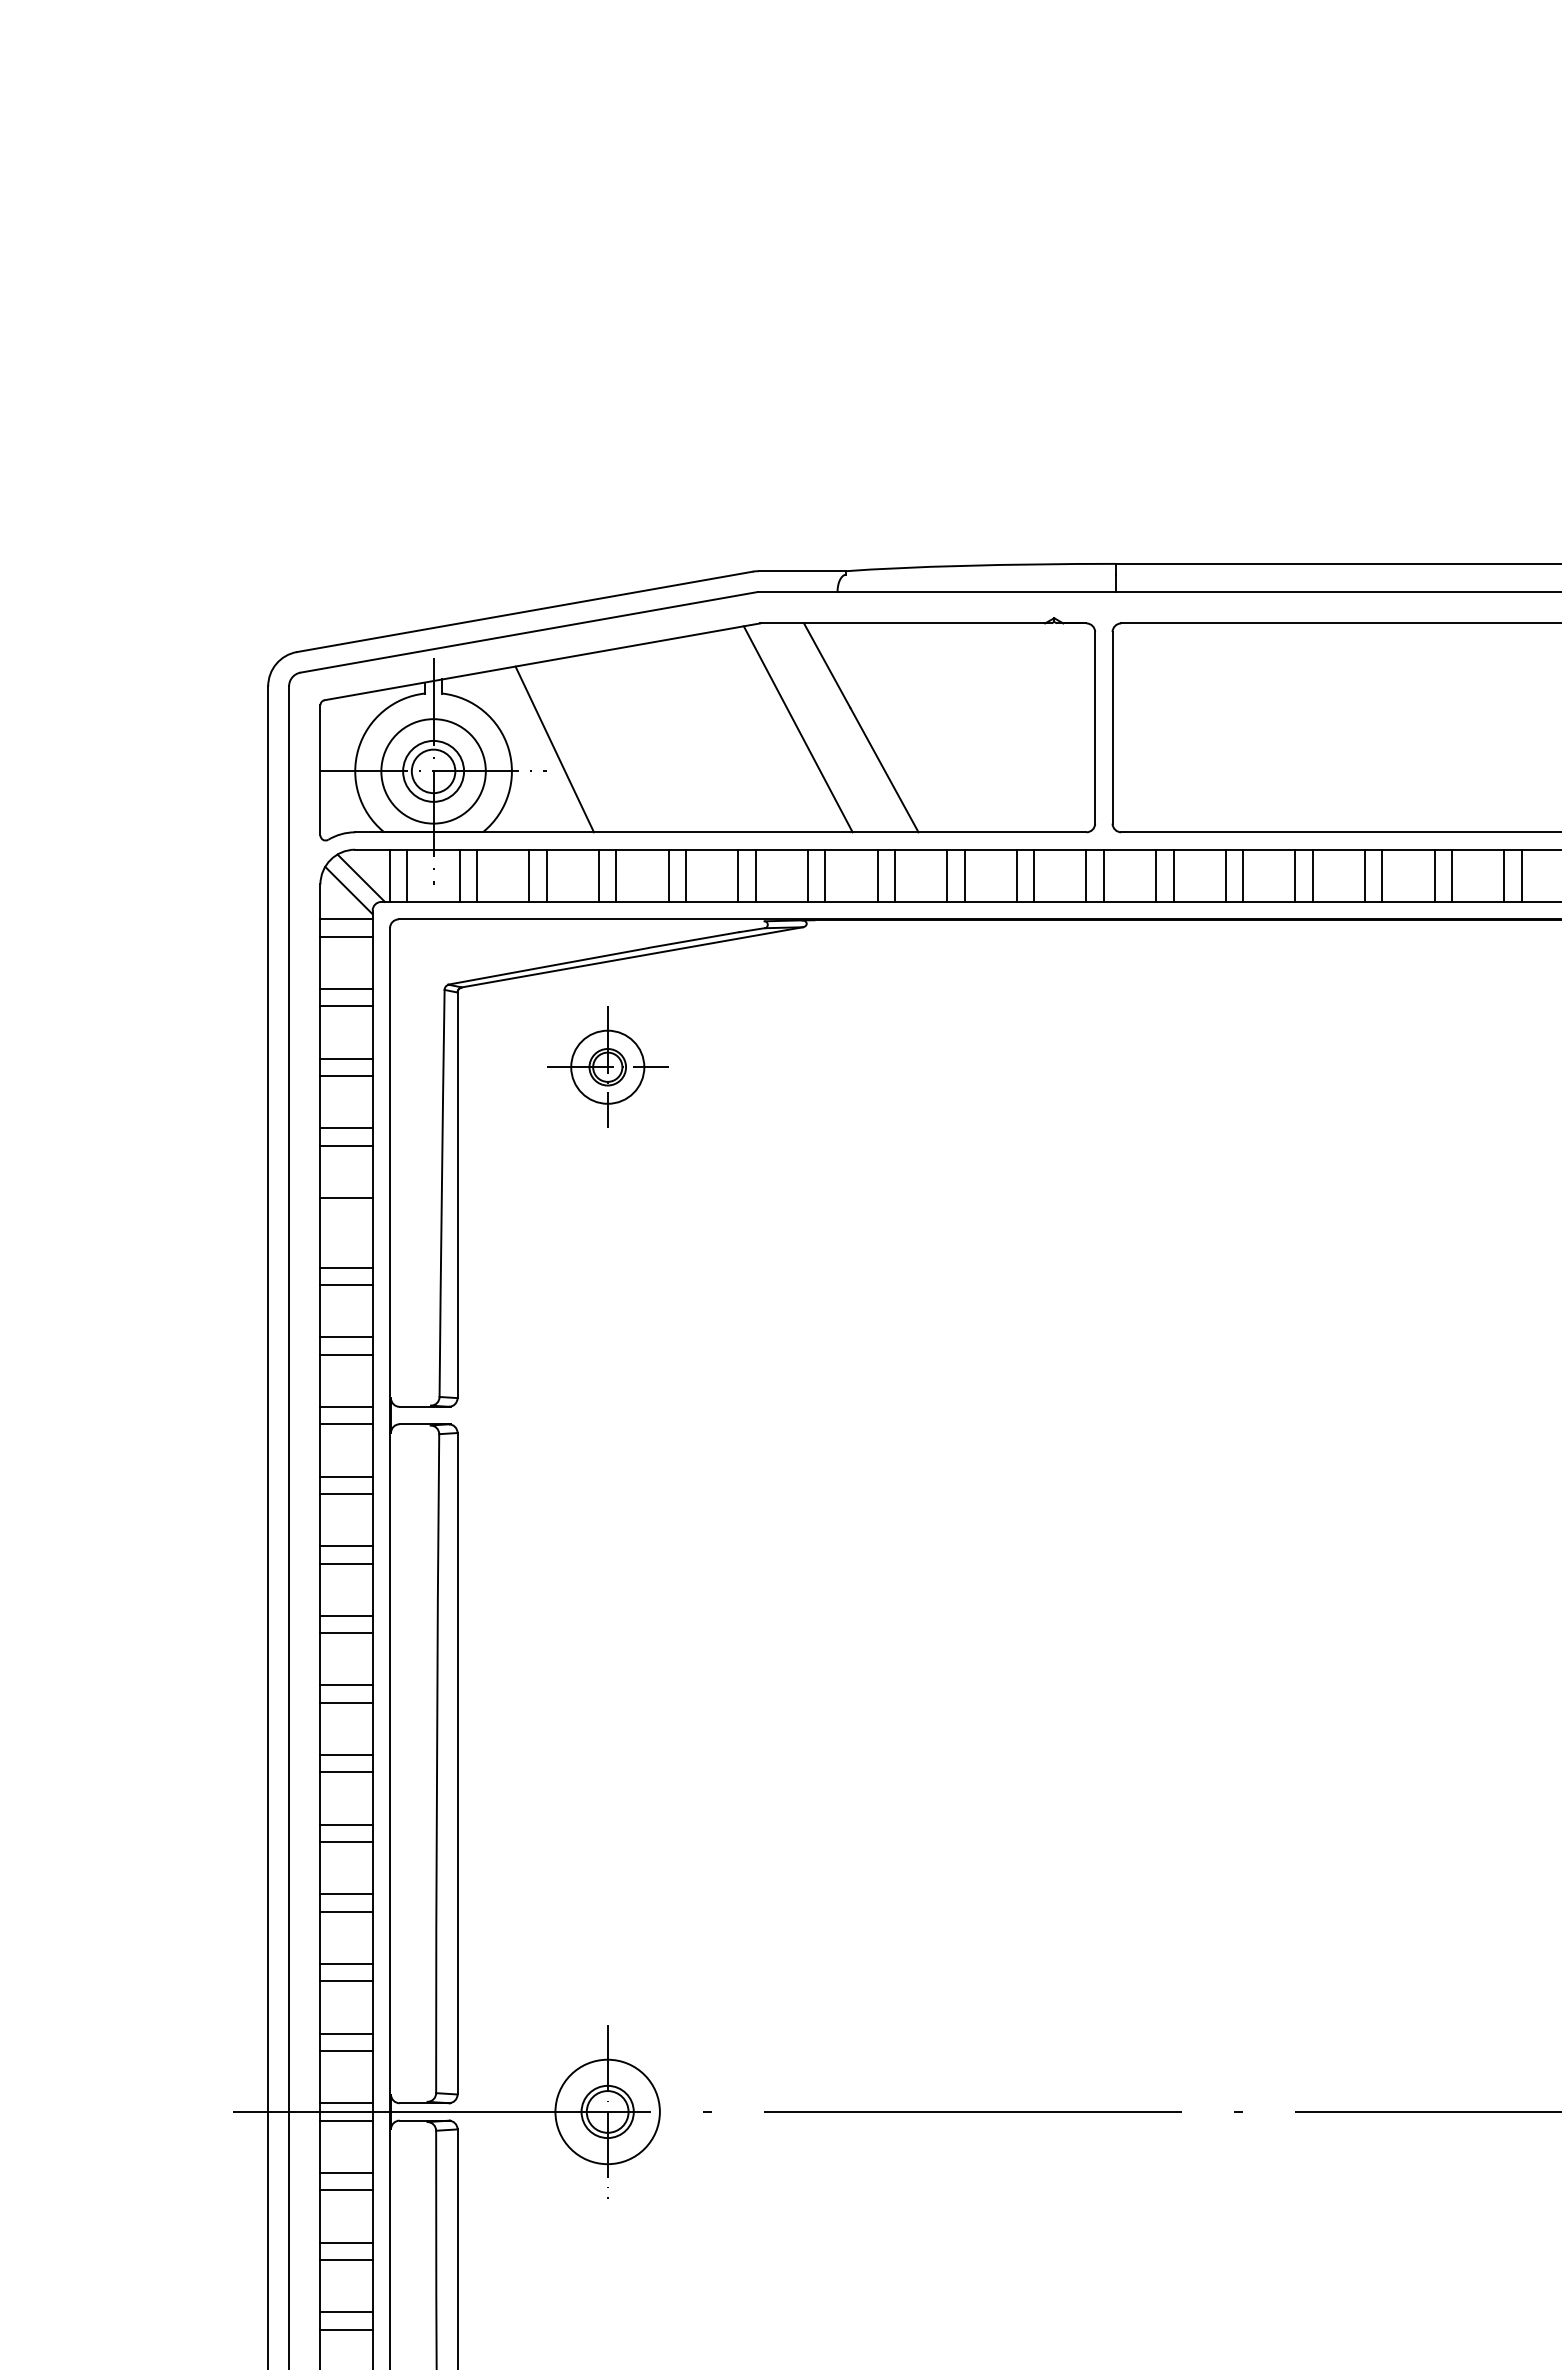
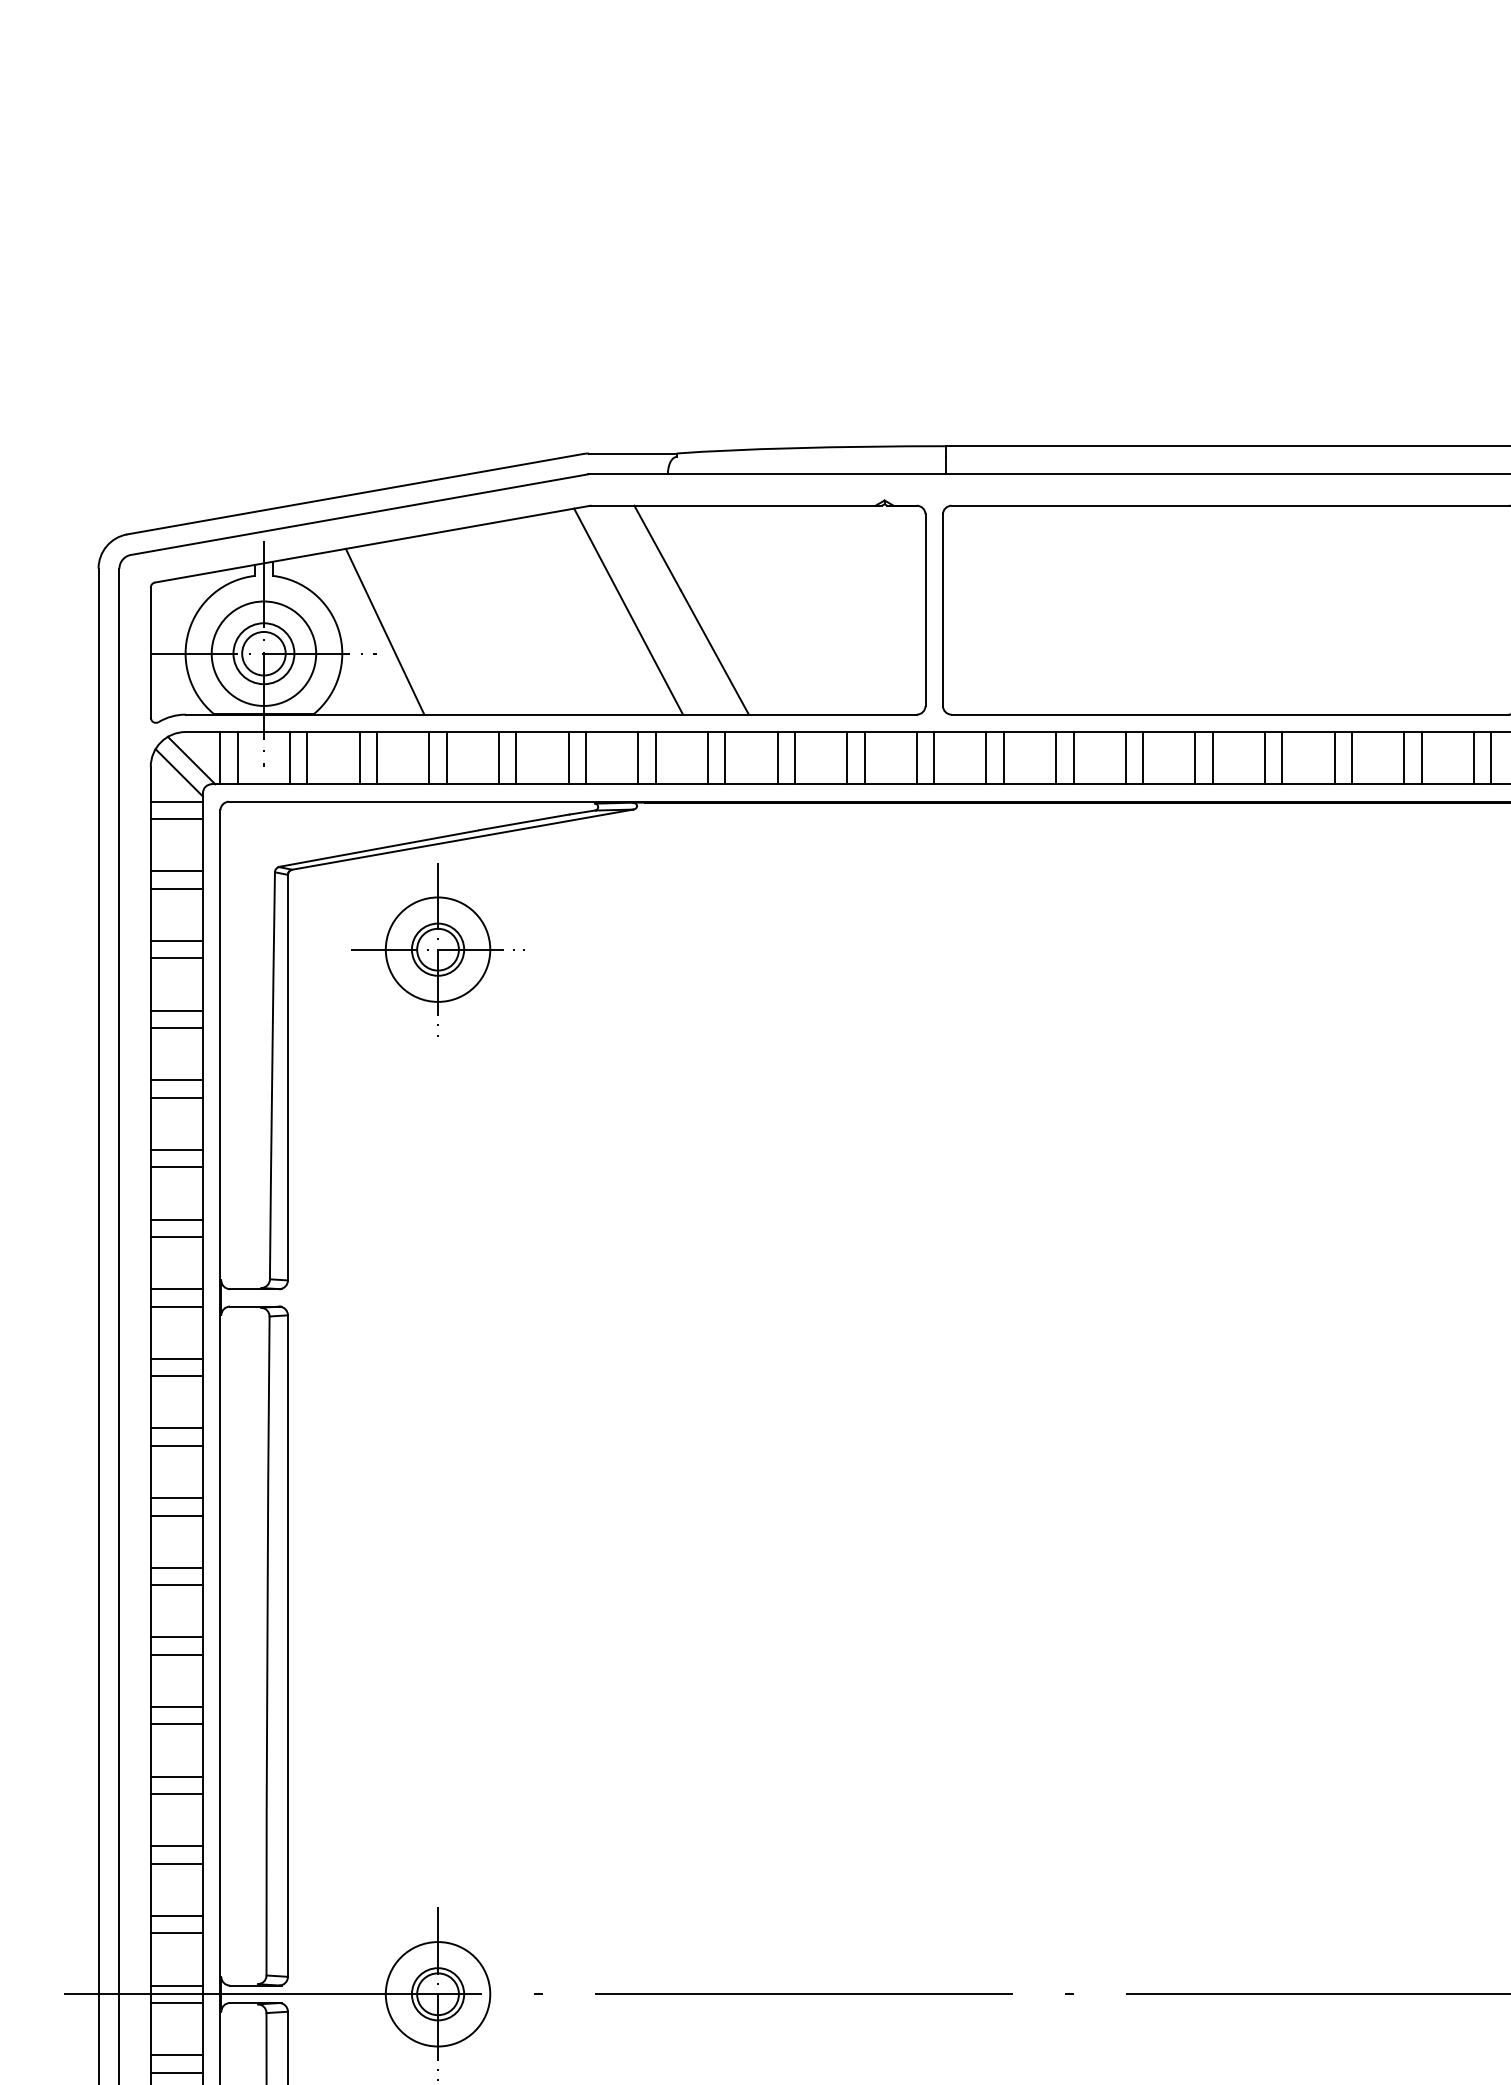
part: (607, 1066) -> (437, 948), size x1.43
line: (346, 1215) -> (176, 1097), added

